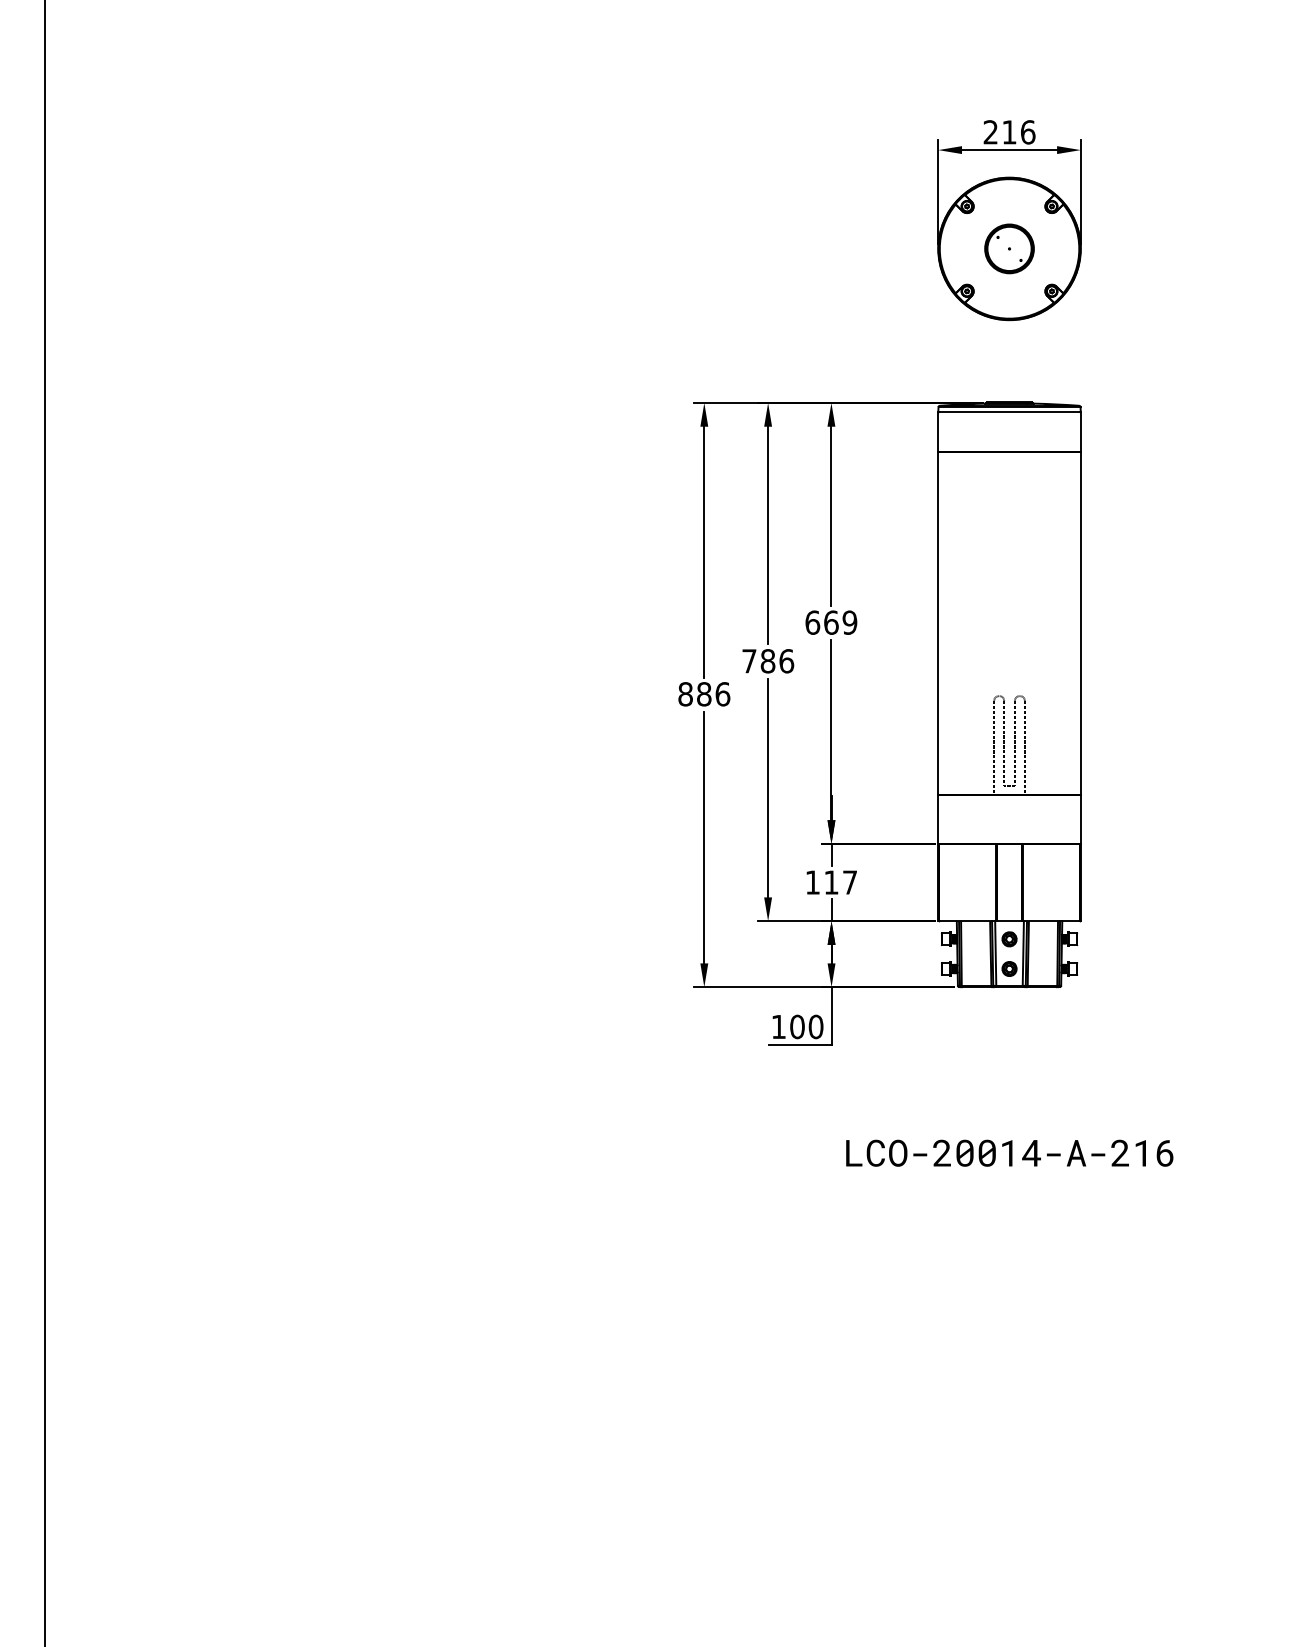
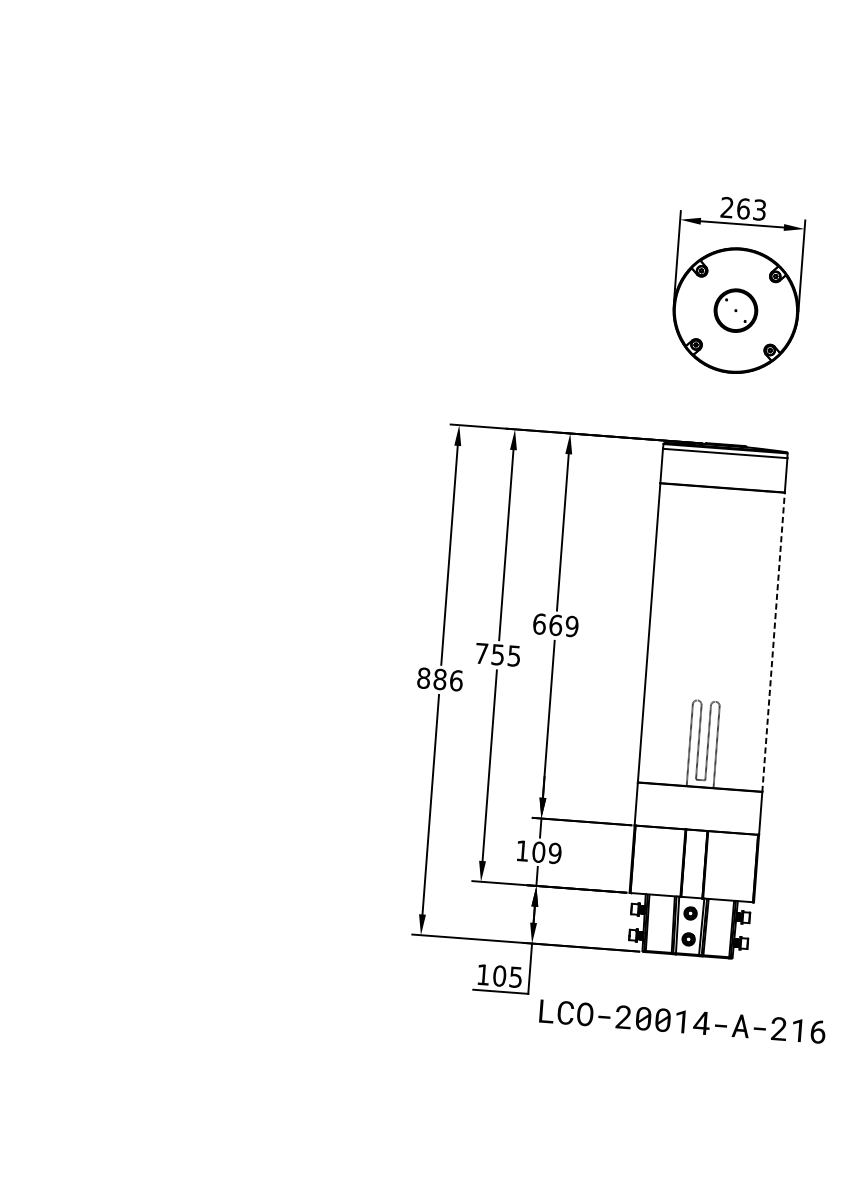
text: (1018, 132) -> (751, 209), 216 -> 263
line: (1080, 623) -> (773, 642), solid -> dashed
text: (777, 661) -> (506, 655), 786 -> 755
text: (840, 882) -> (546, 852), 117 -> 109
text: (815, 1026) -> (515, 976), 100 -> 105
text: (1009, 1152) -> (682, 1021), moved

